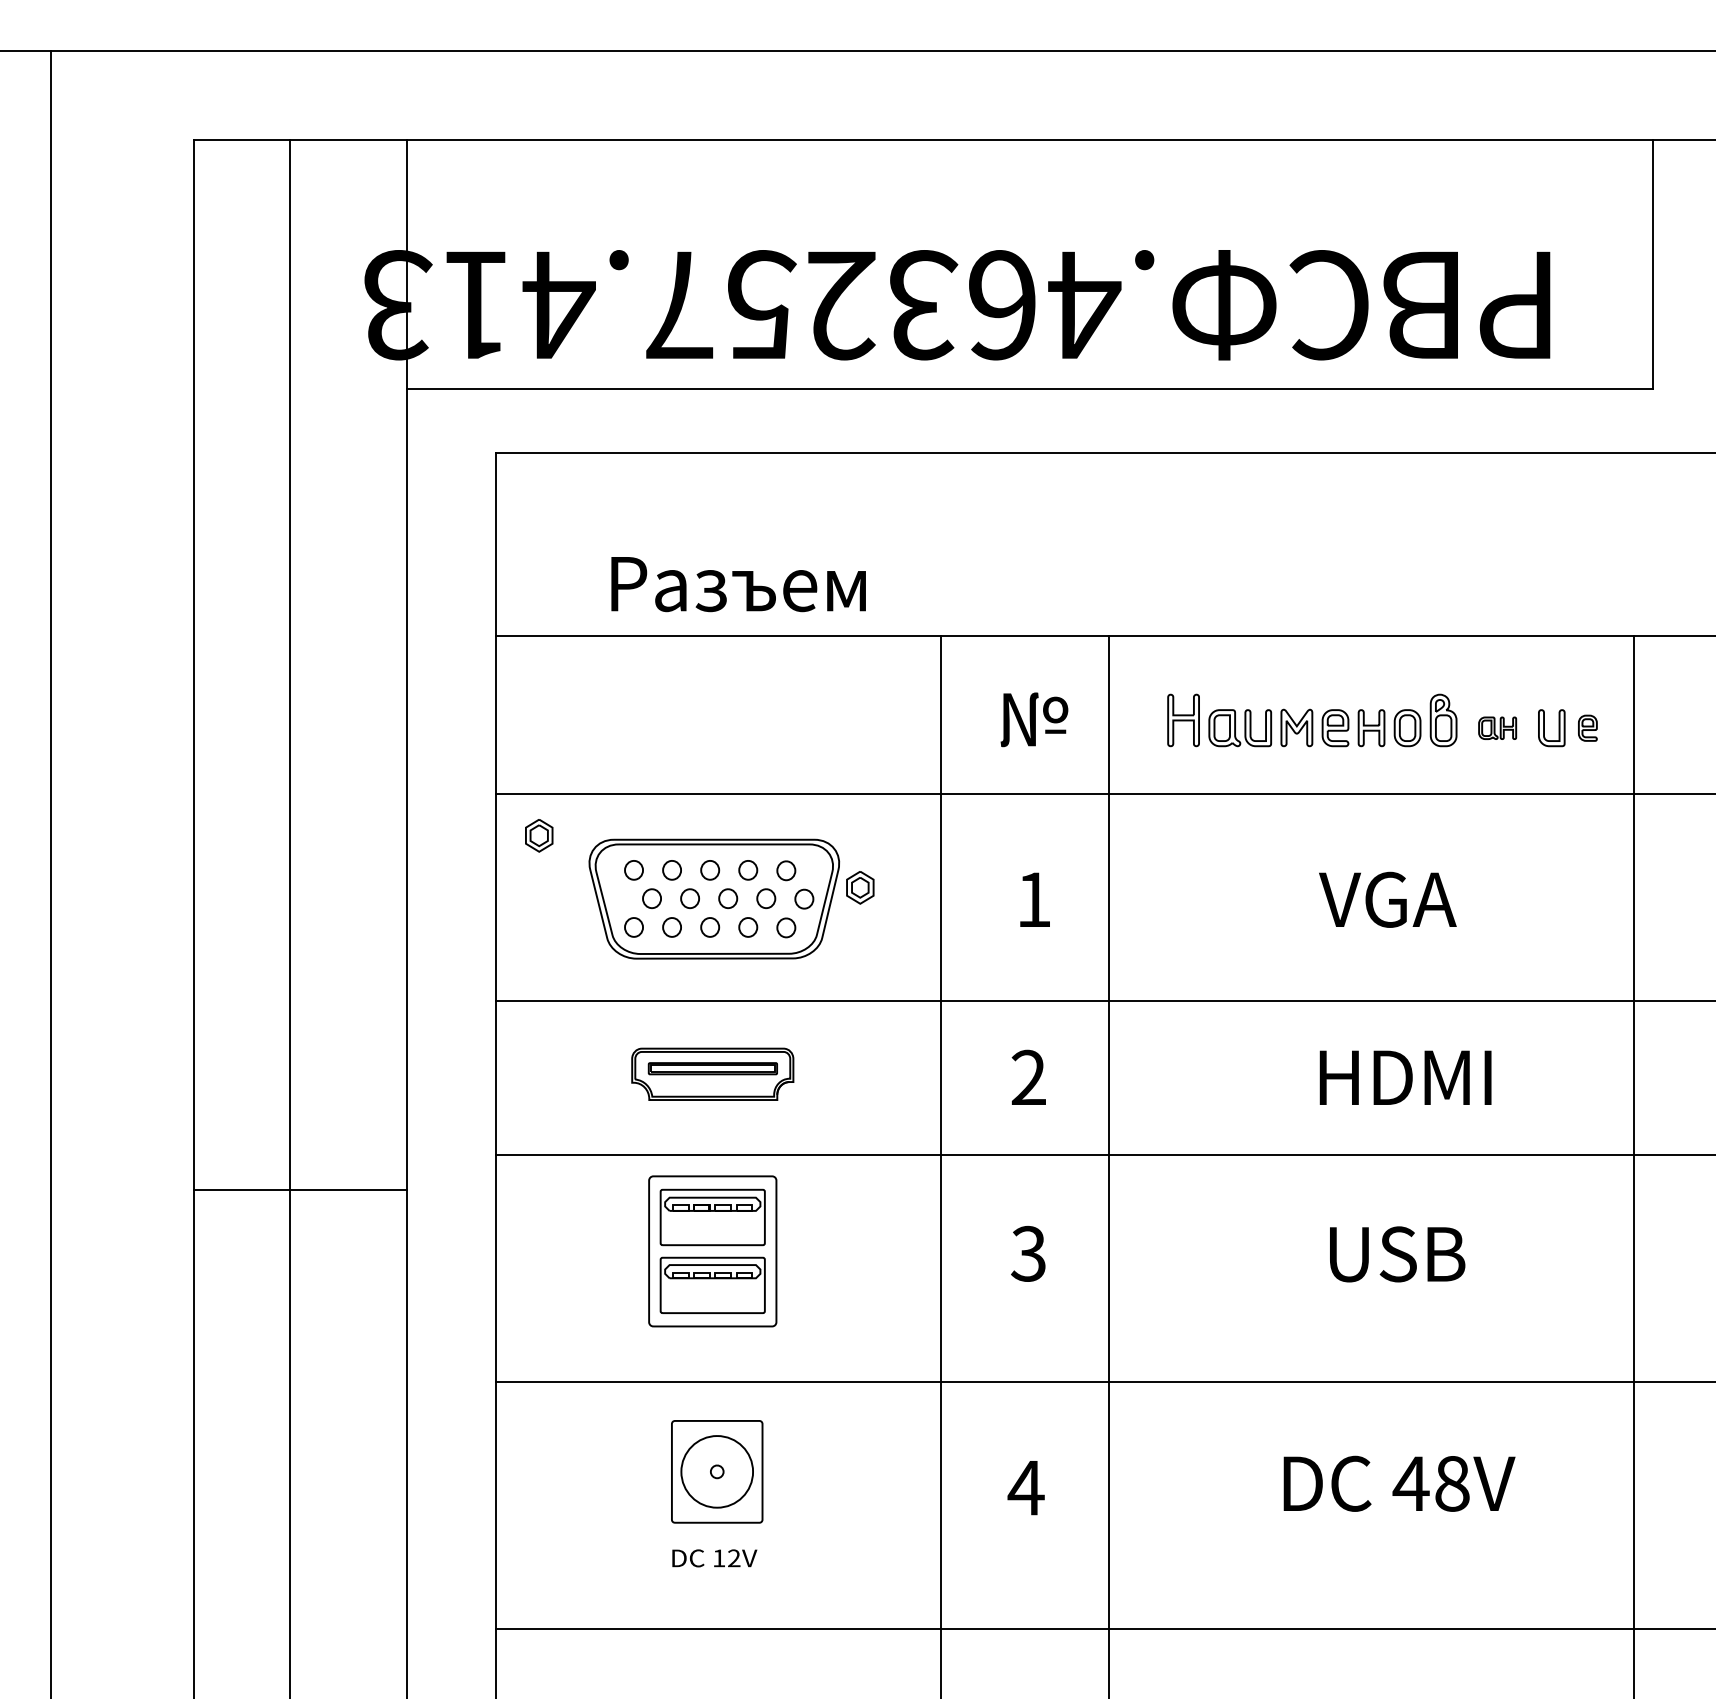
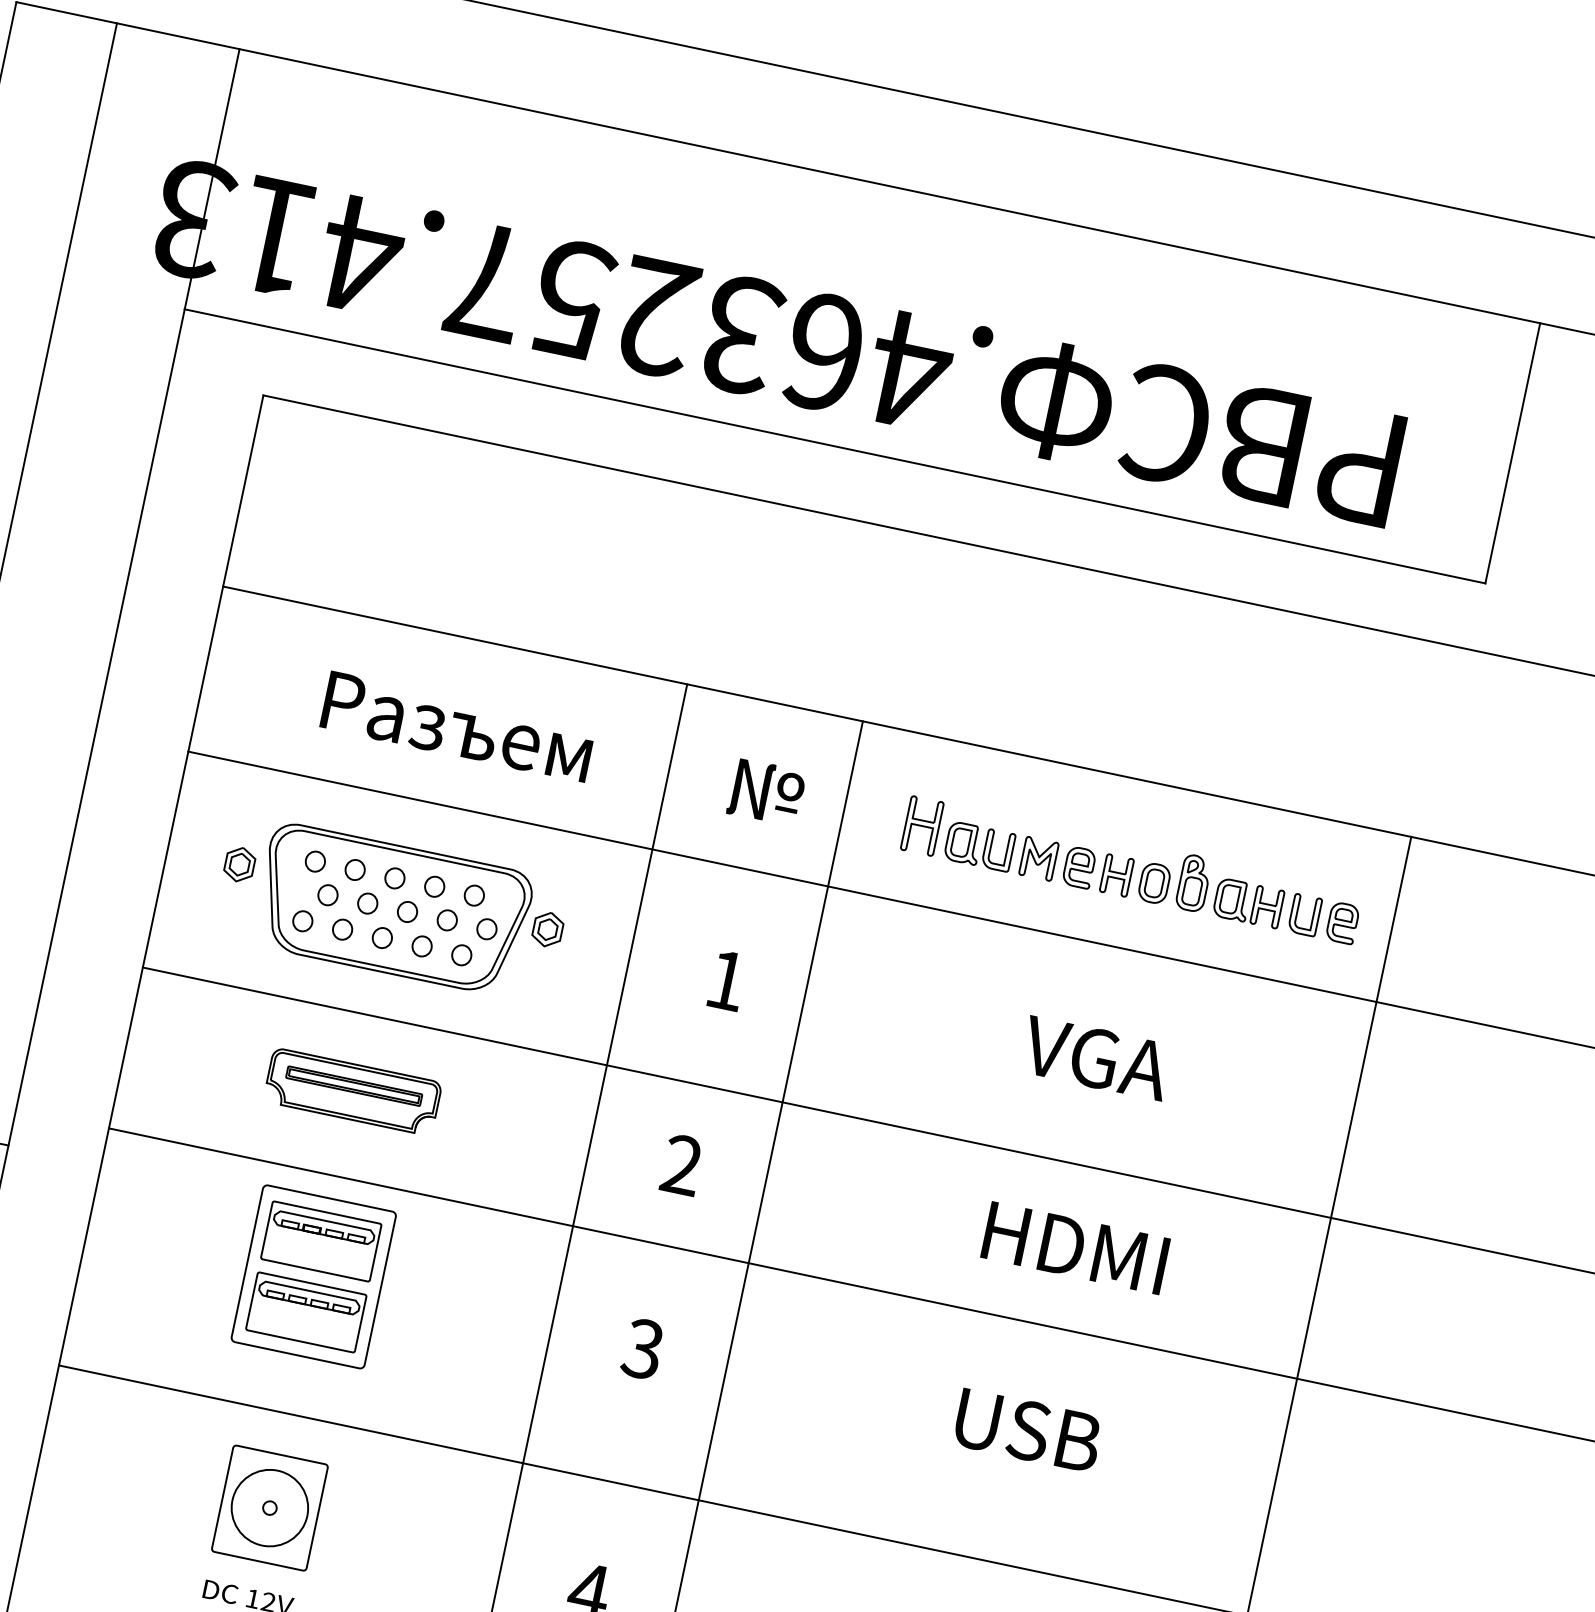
text: (738, 584) -> (457, 727), moved
part: (1497, 728) -> (1248, 903), size x1.67
part: (1587, 728) -> (1342, 923), size x1.43
part: (539, 835) -> (240, 864), moved

